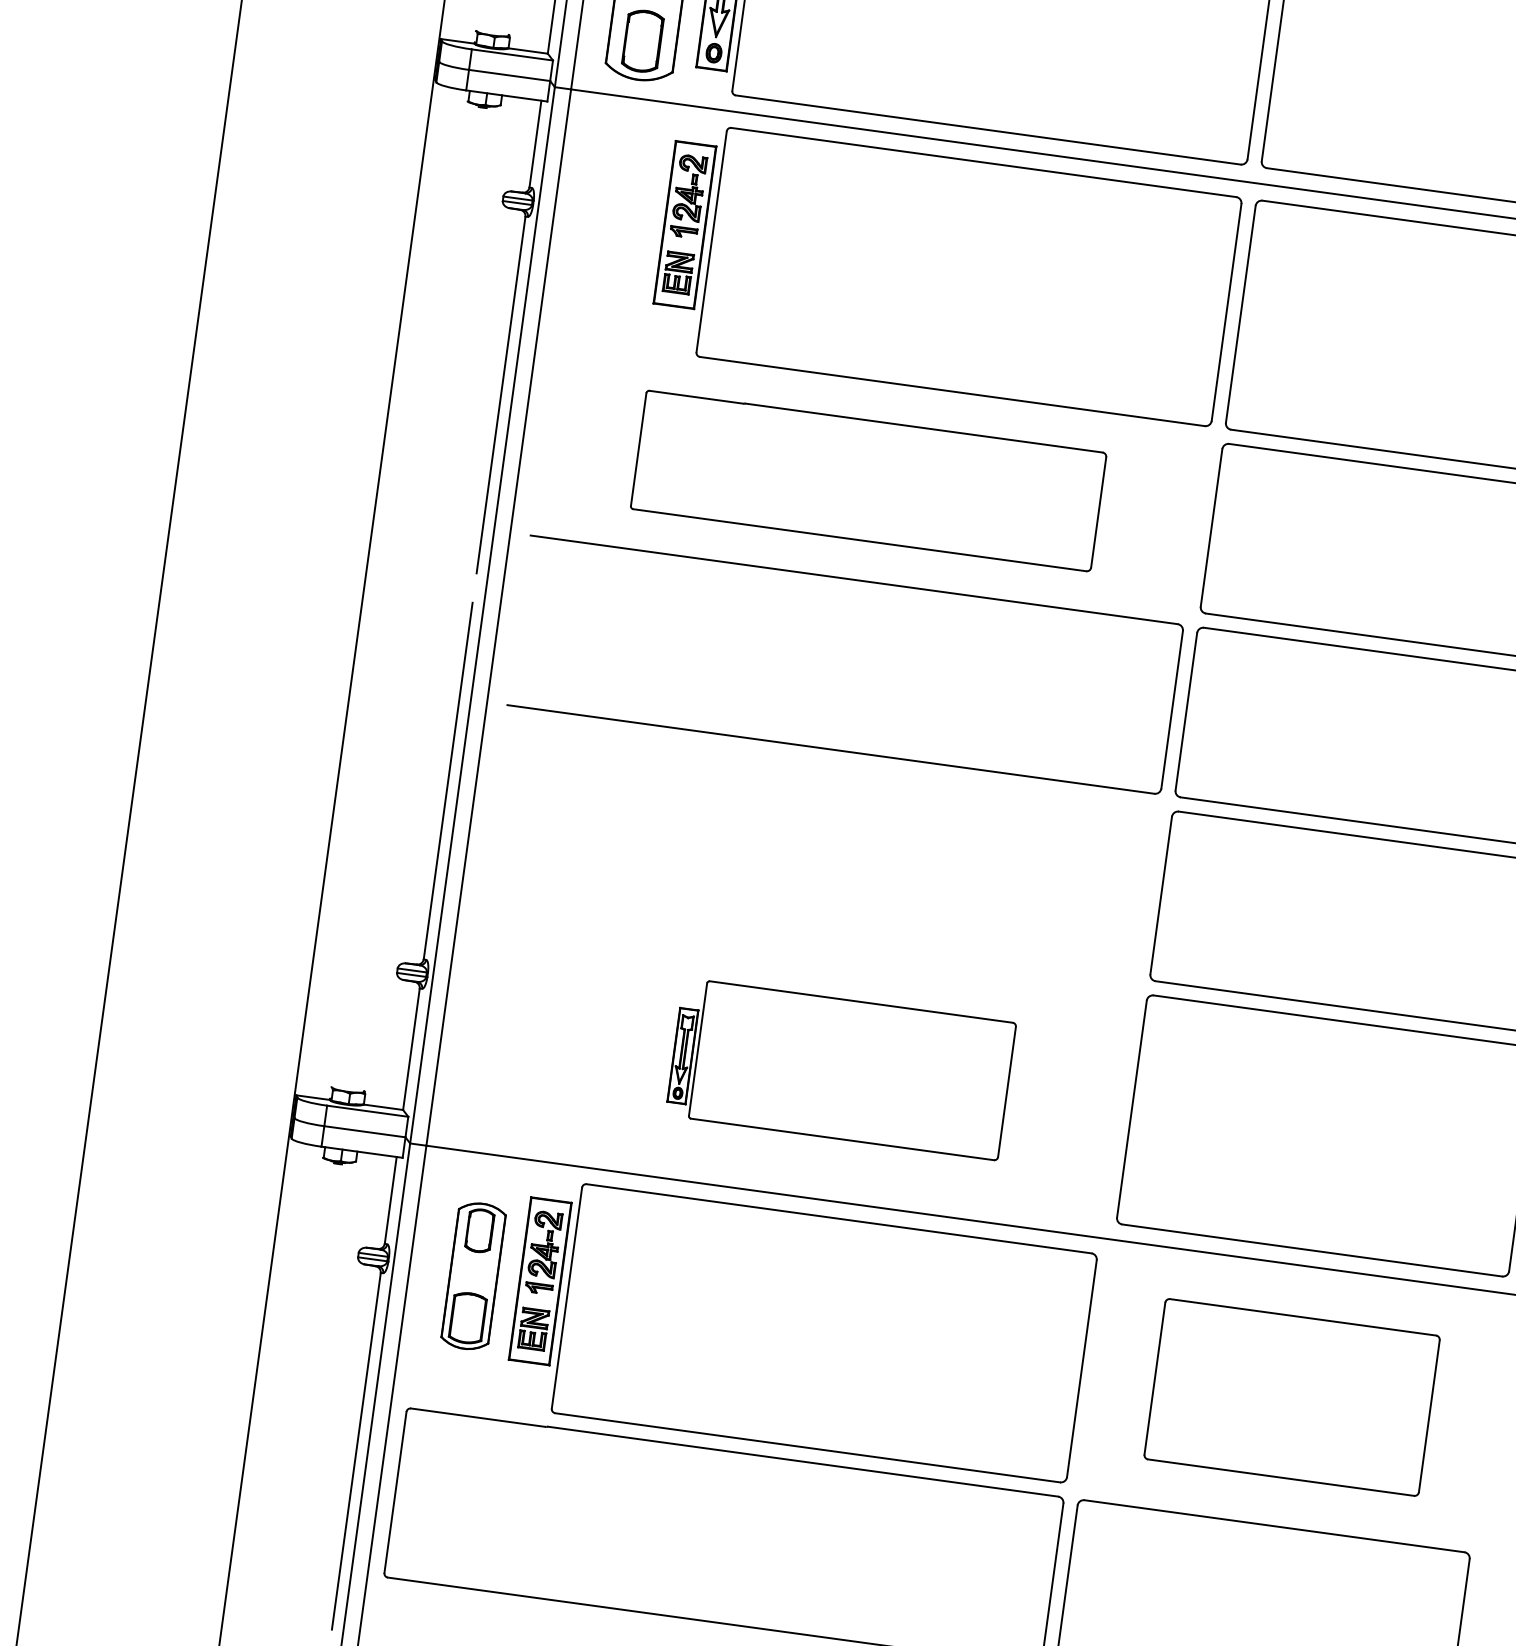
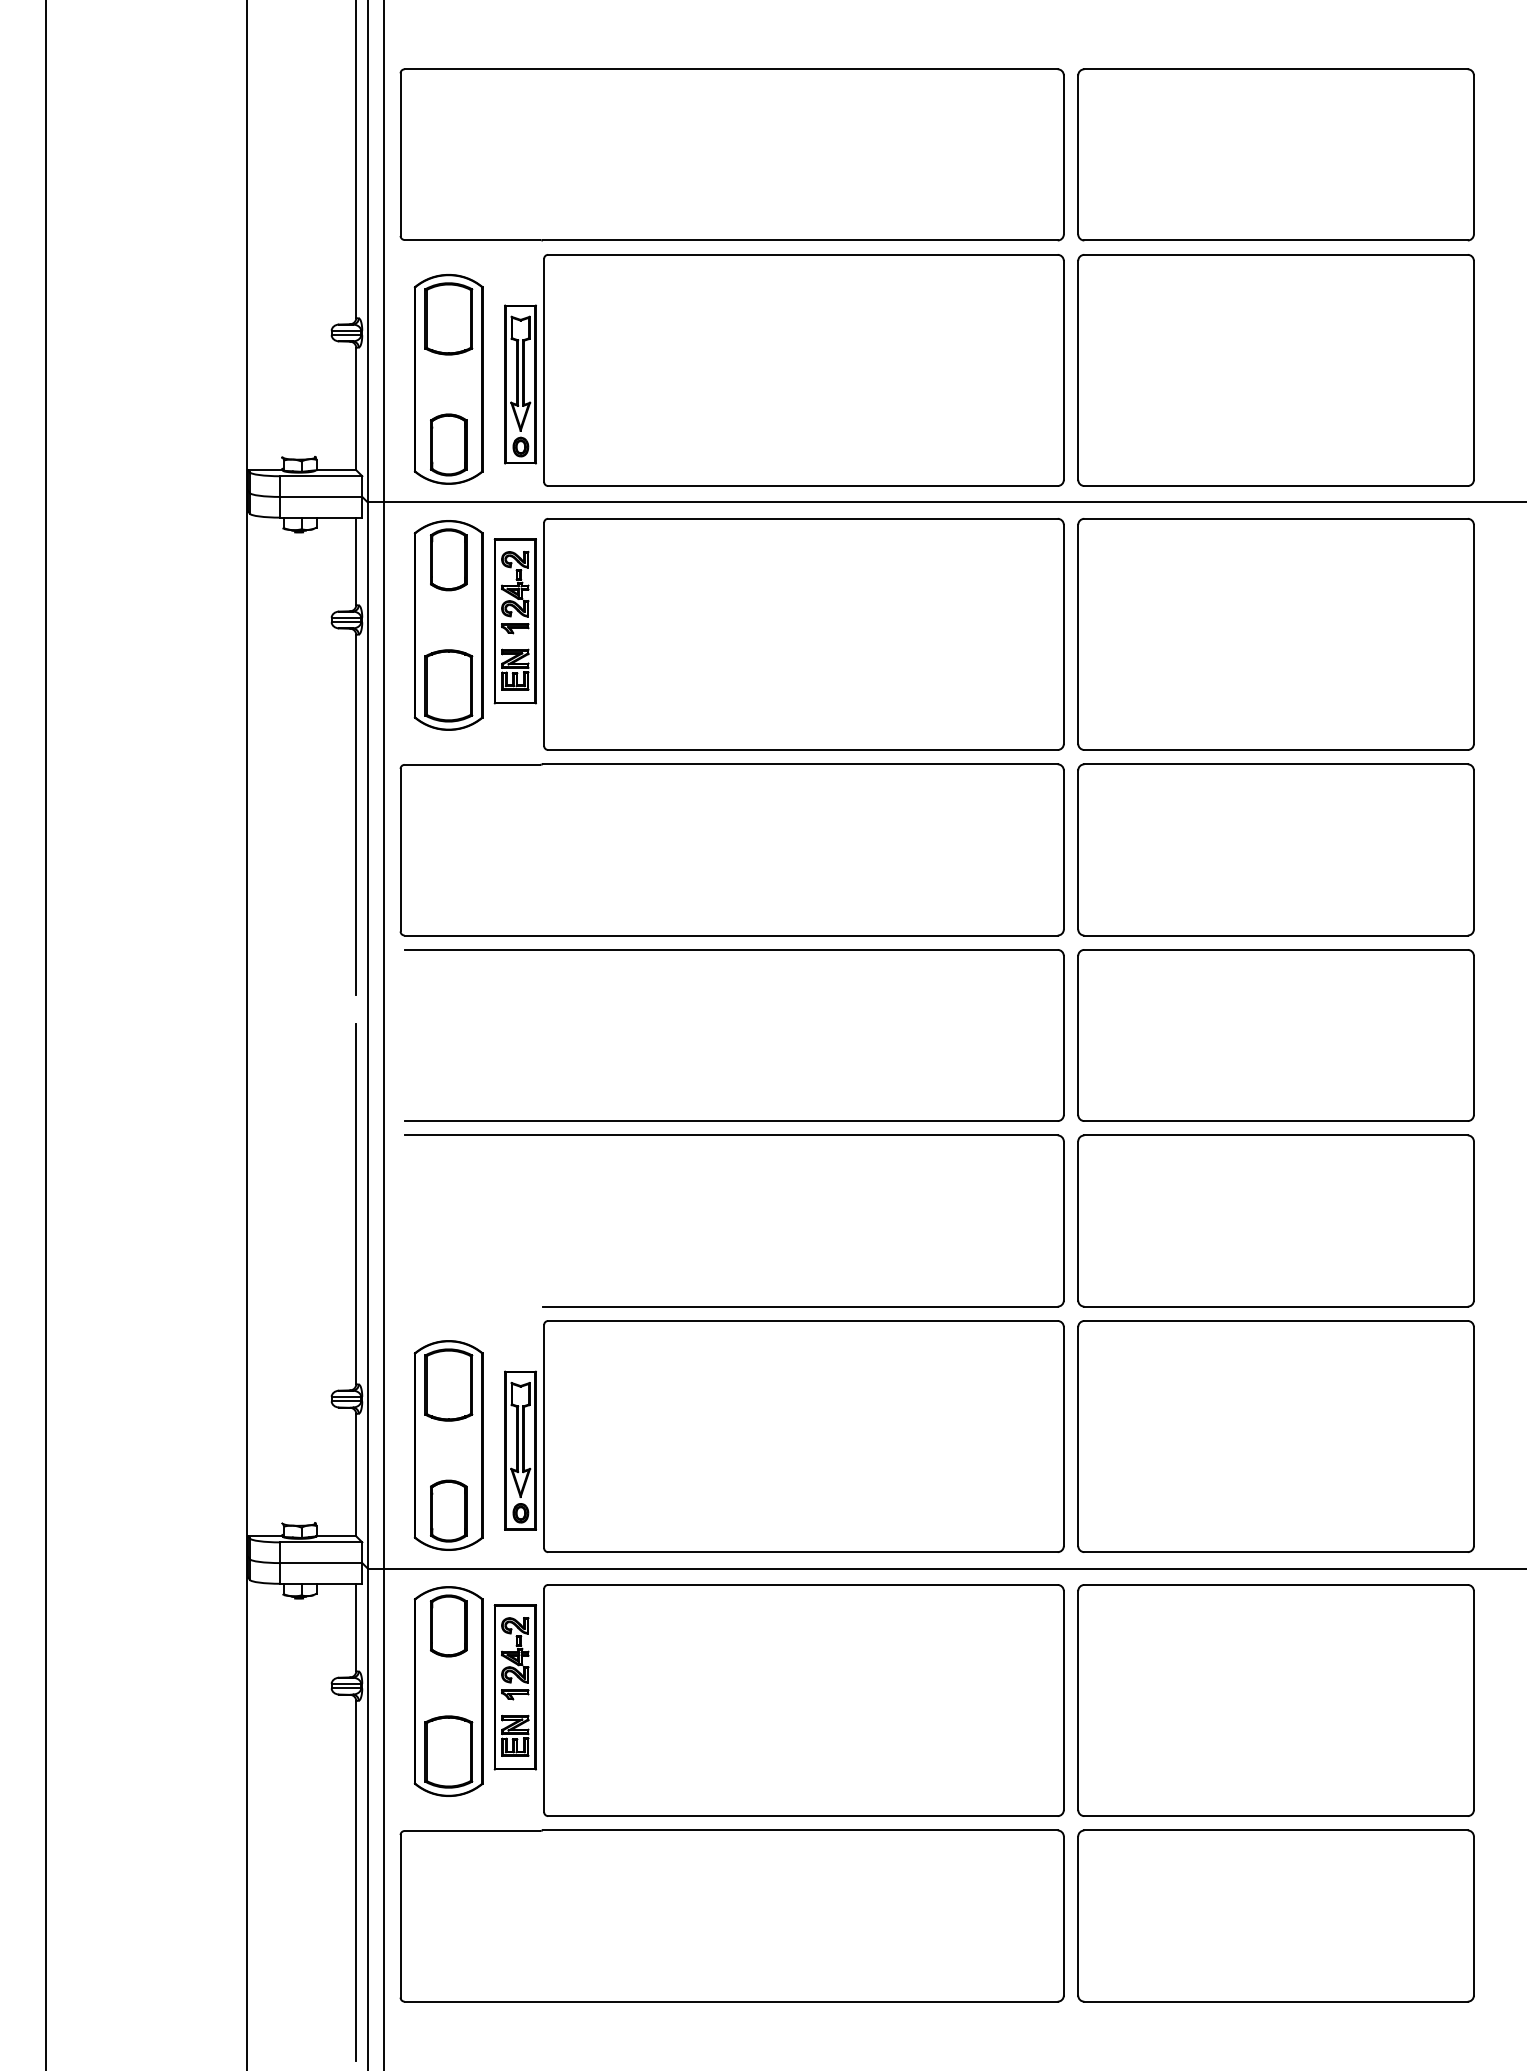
part: (618, 220) -> (448, 625), added
part: (868, 480) -> (731, 849), size x1.43
part: (832, 764) -> (734, 1135), added
part: (506, 1032) -> (448, 1445), added
part: (840, 1069) -> (784, 1436), size x1.67
part: (473, 1276) -> (448, 1691), size x1.43
part: (1291, 1397) -> (1275, 1700), size x1.43

